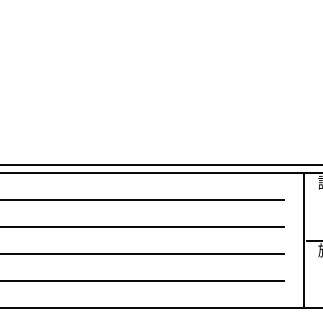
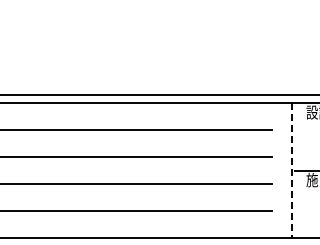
line: (303, 240) -> (291, 170), solid -> dashed

